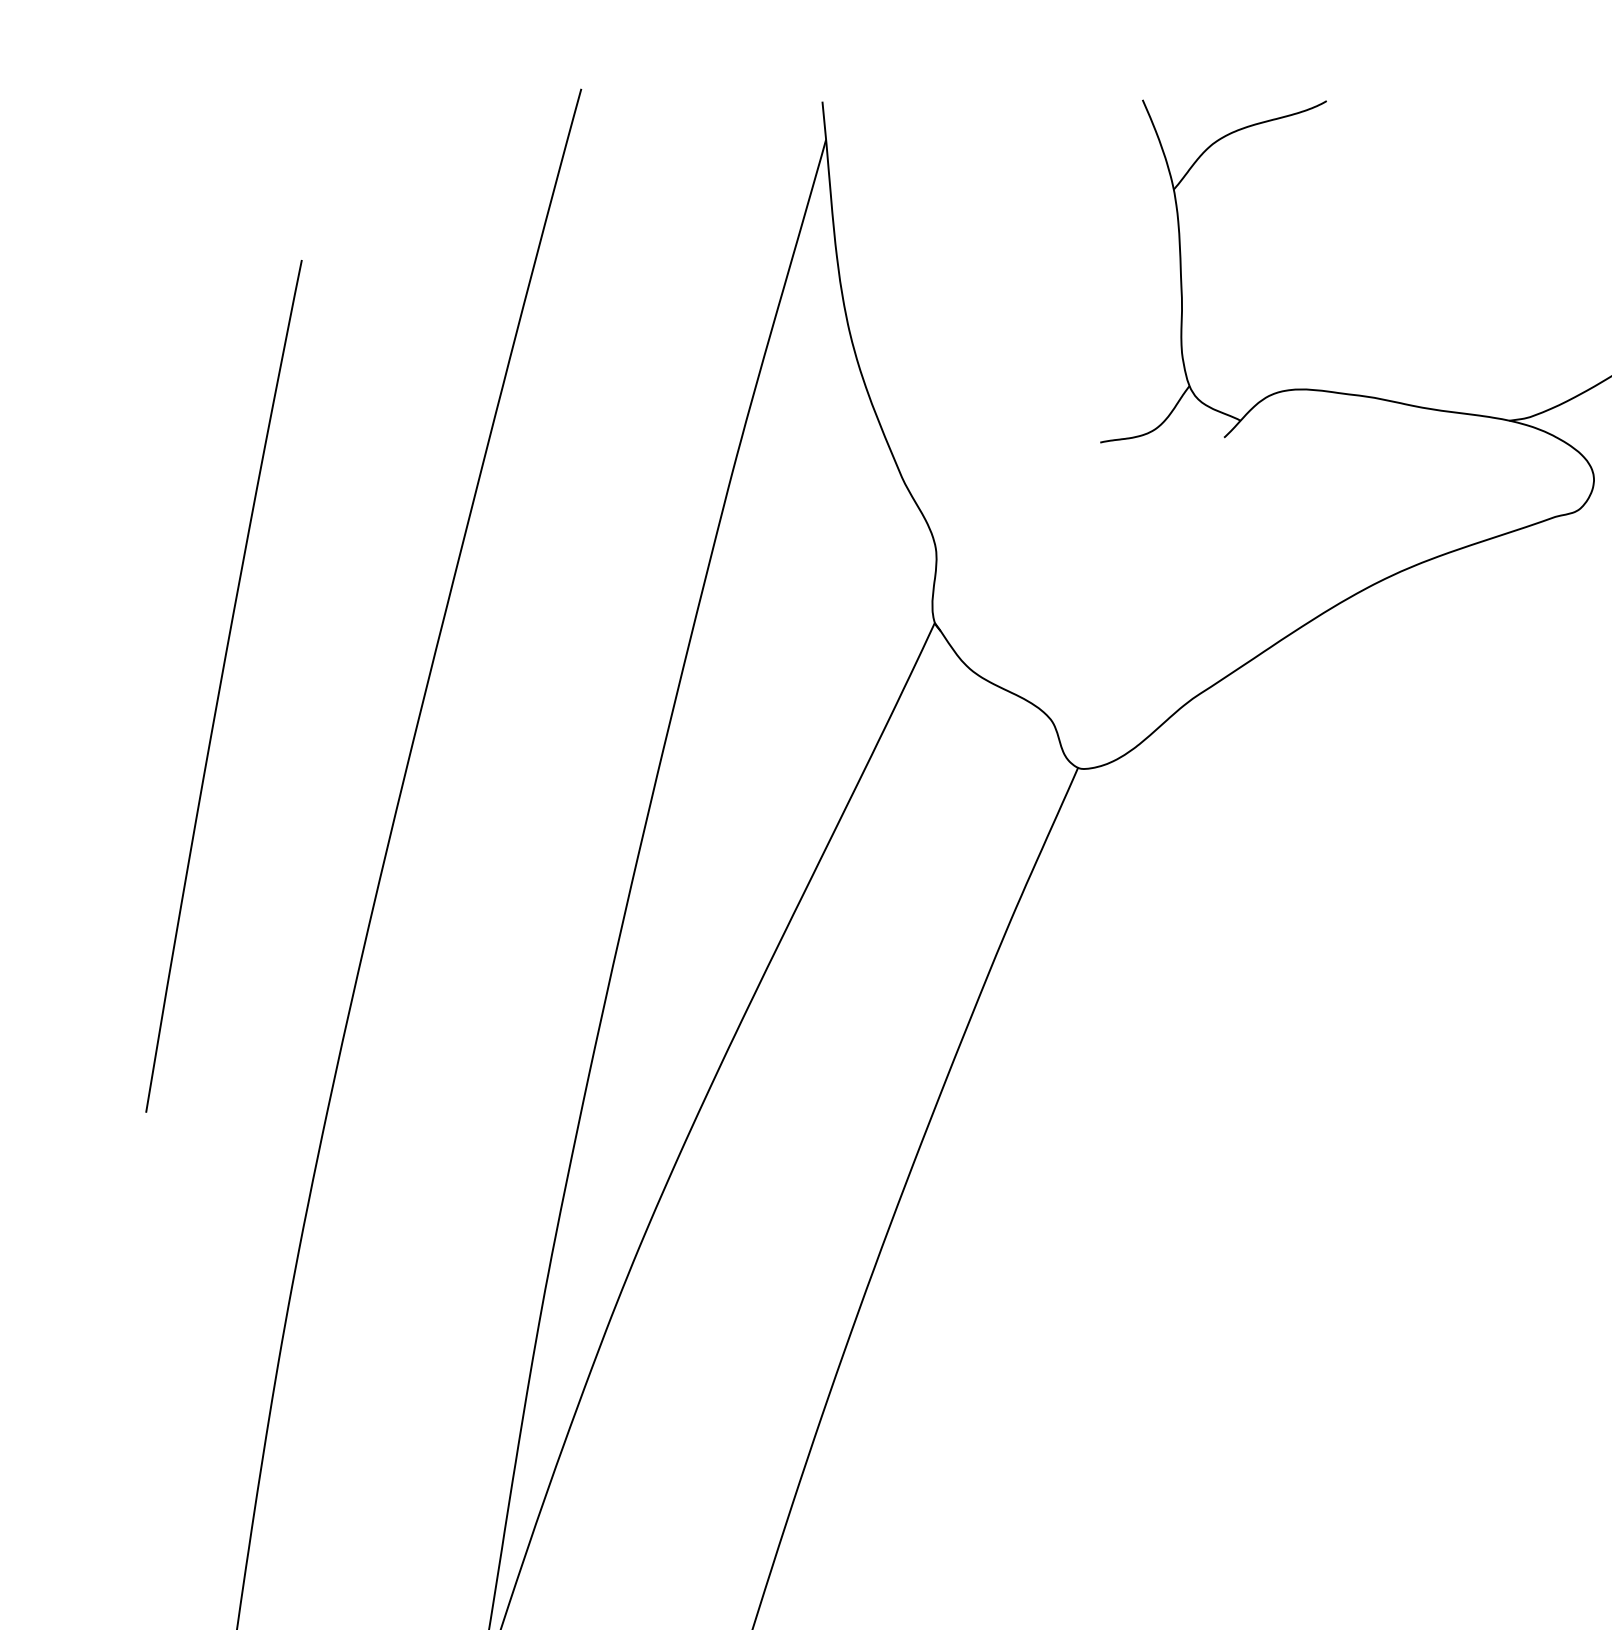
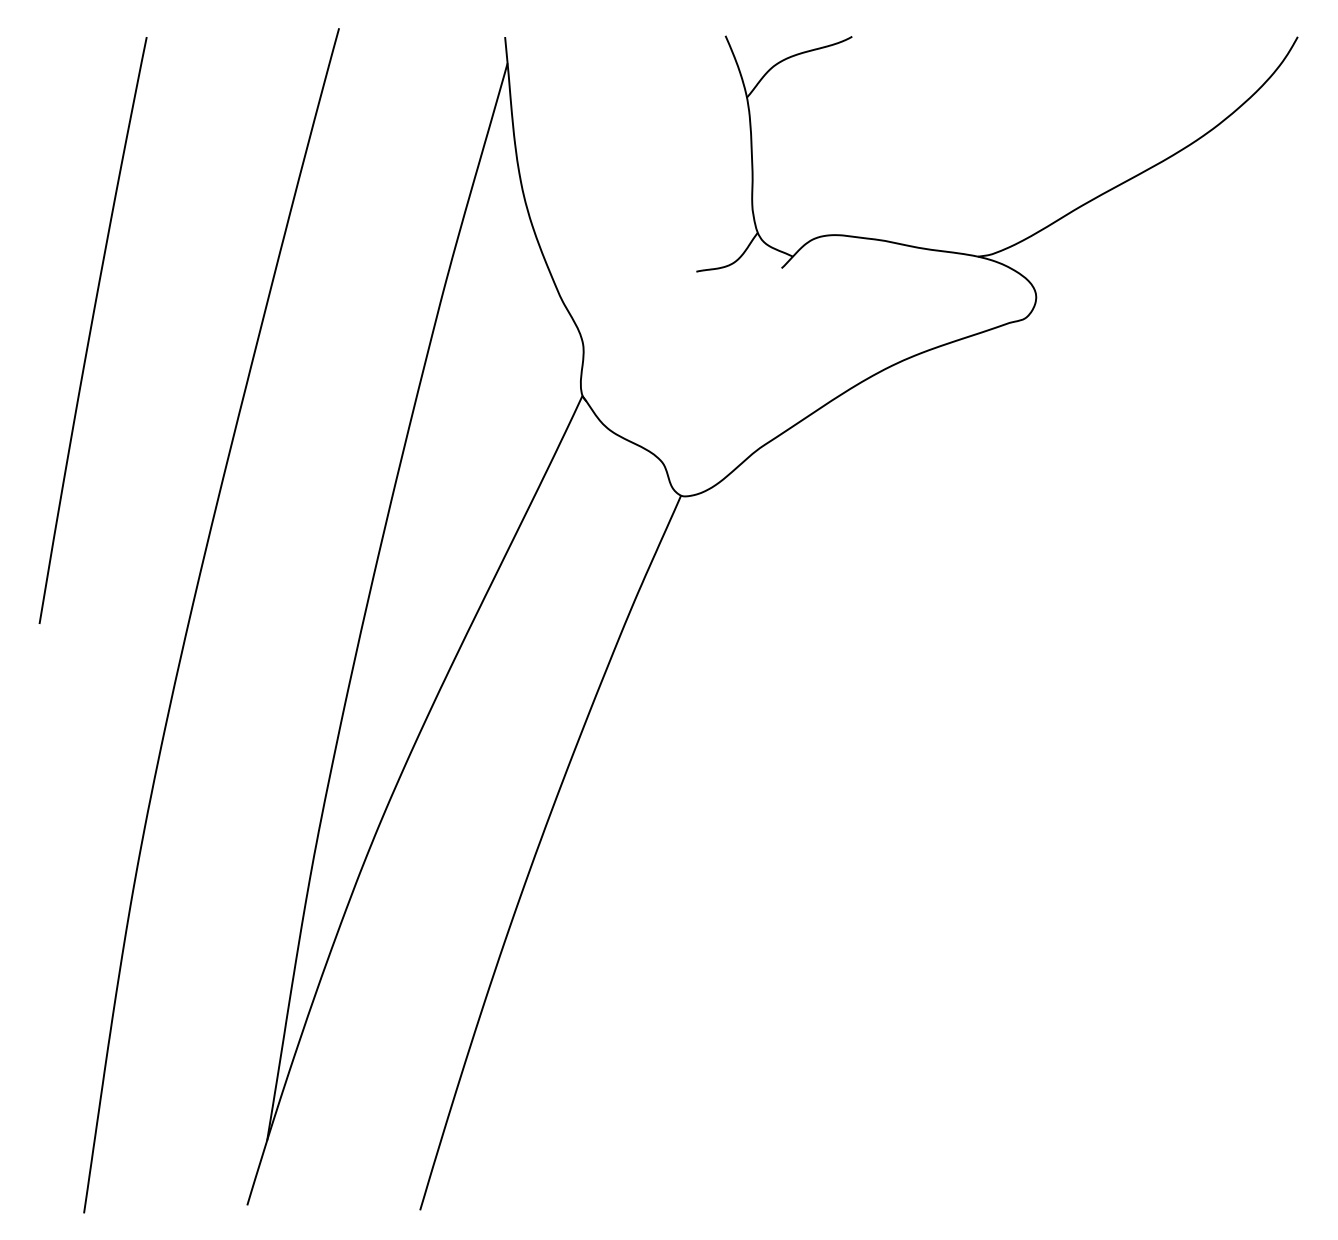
curve: (221, 686) -> (91, 330), moved

